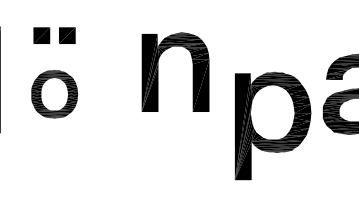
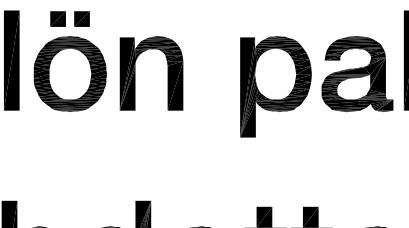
part: (158, 72) -> (135, 73), moved
part: (53, 93) -> (69, 73), size x1.67
part: (272, 125) -> (275, 86), moved

